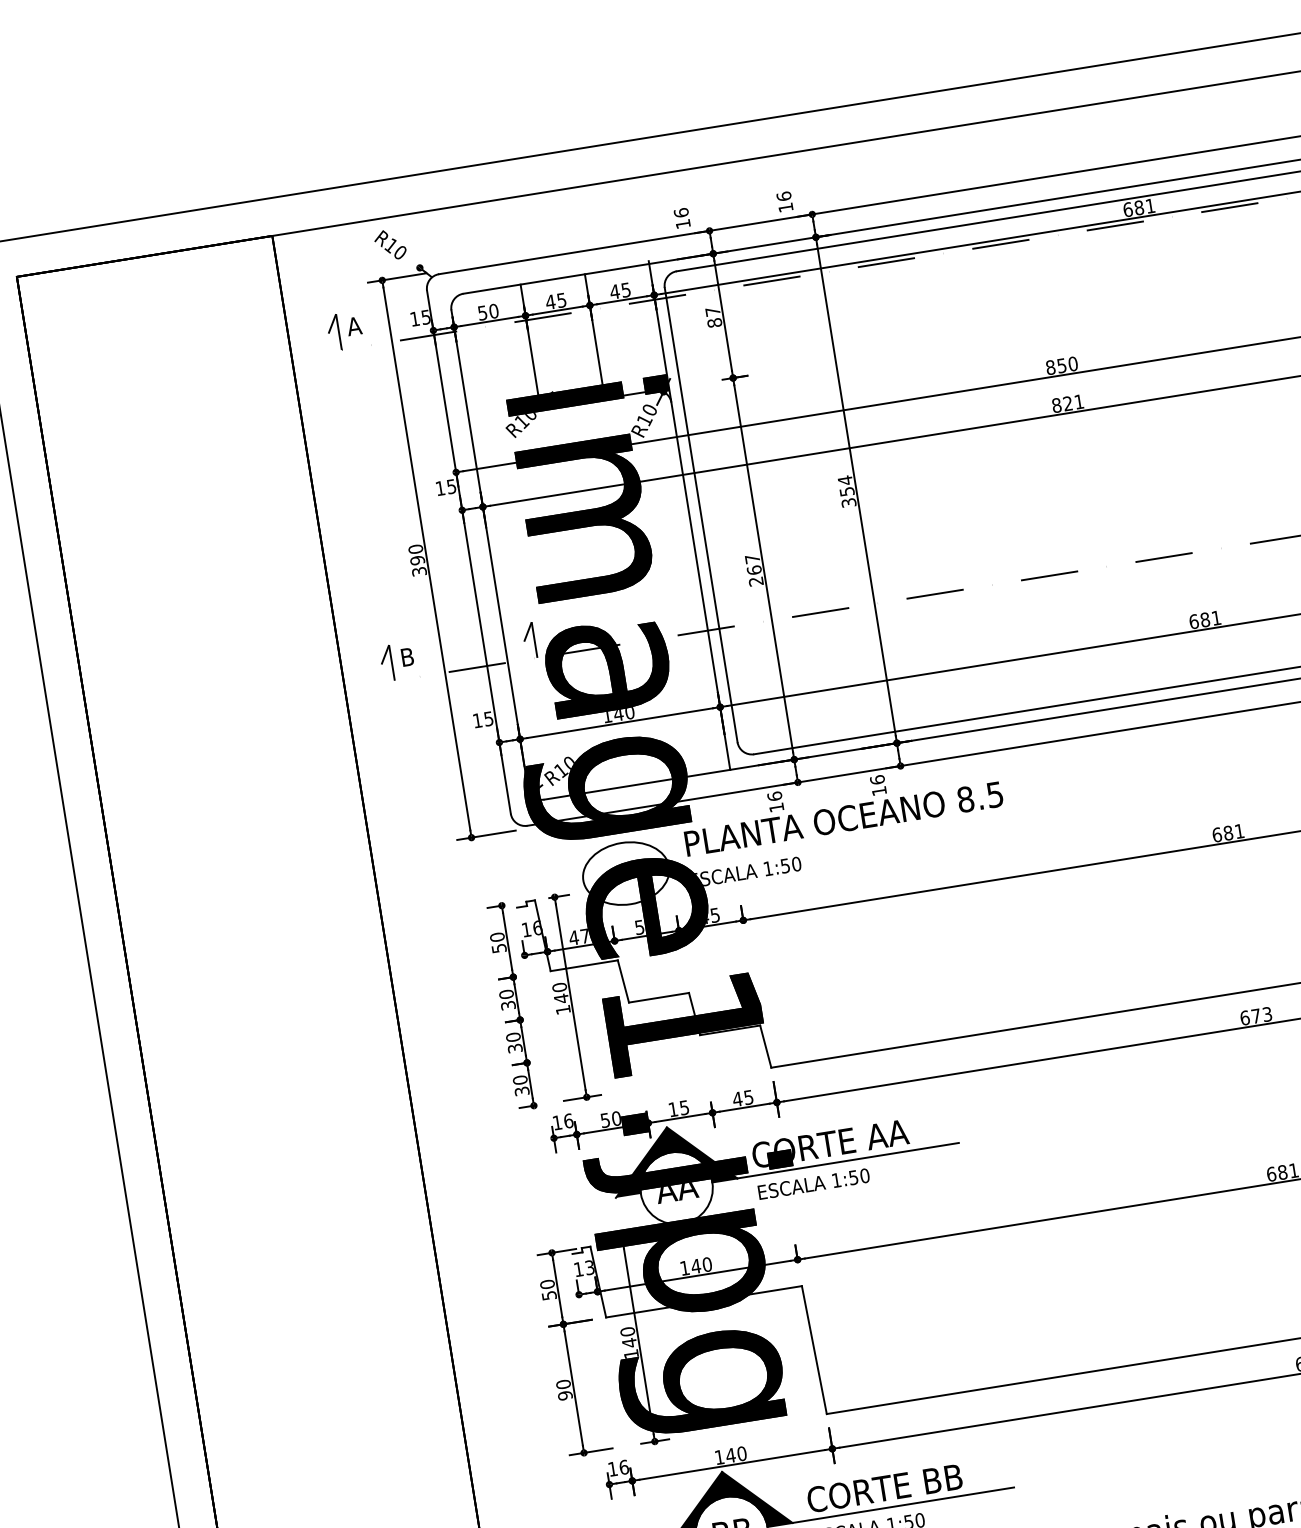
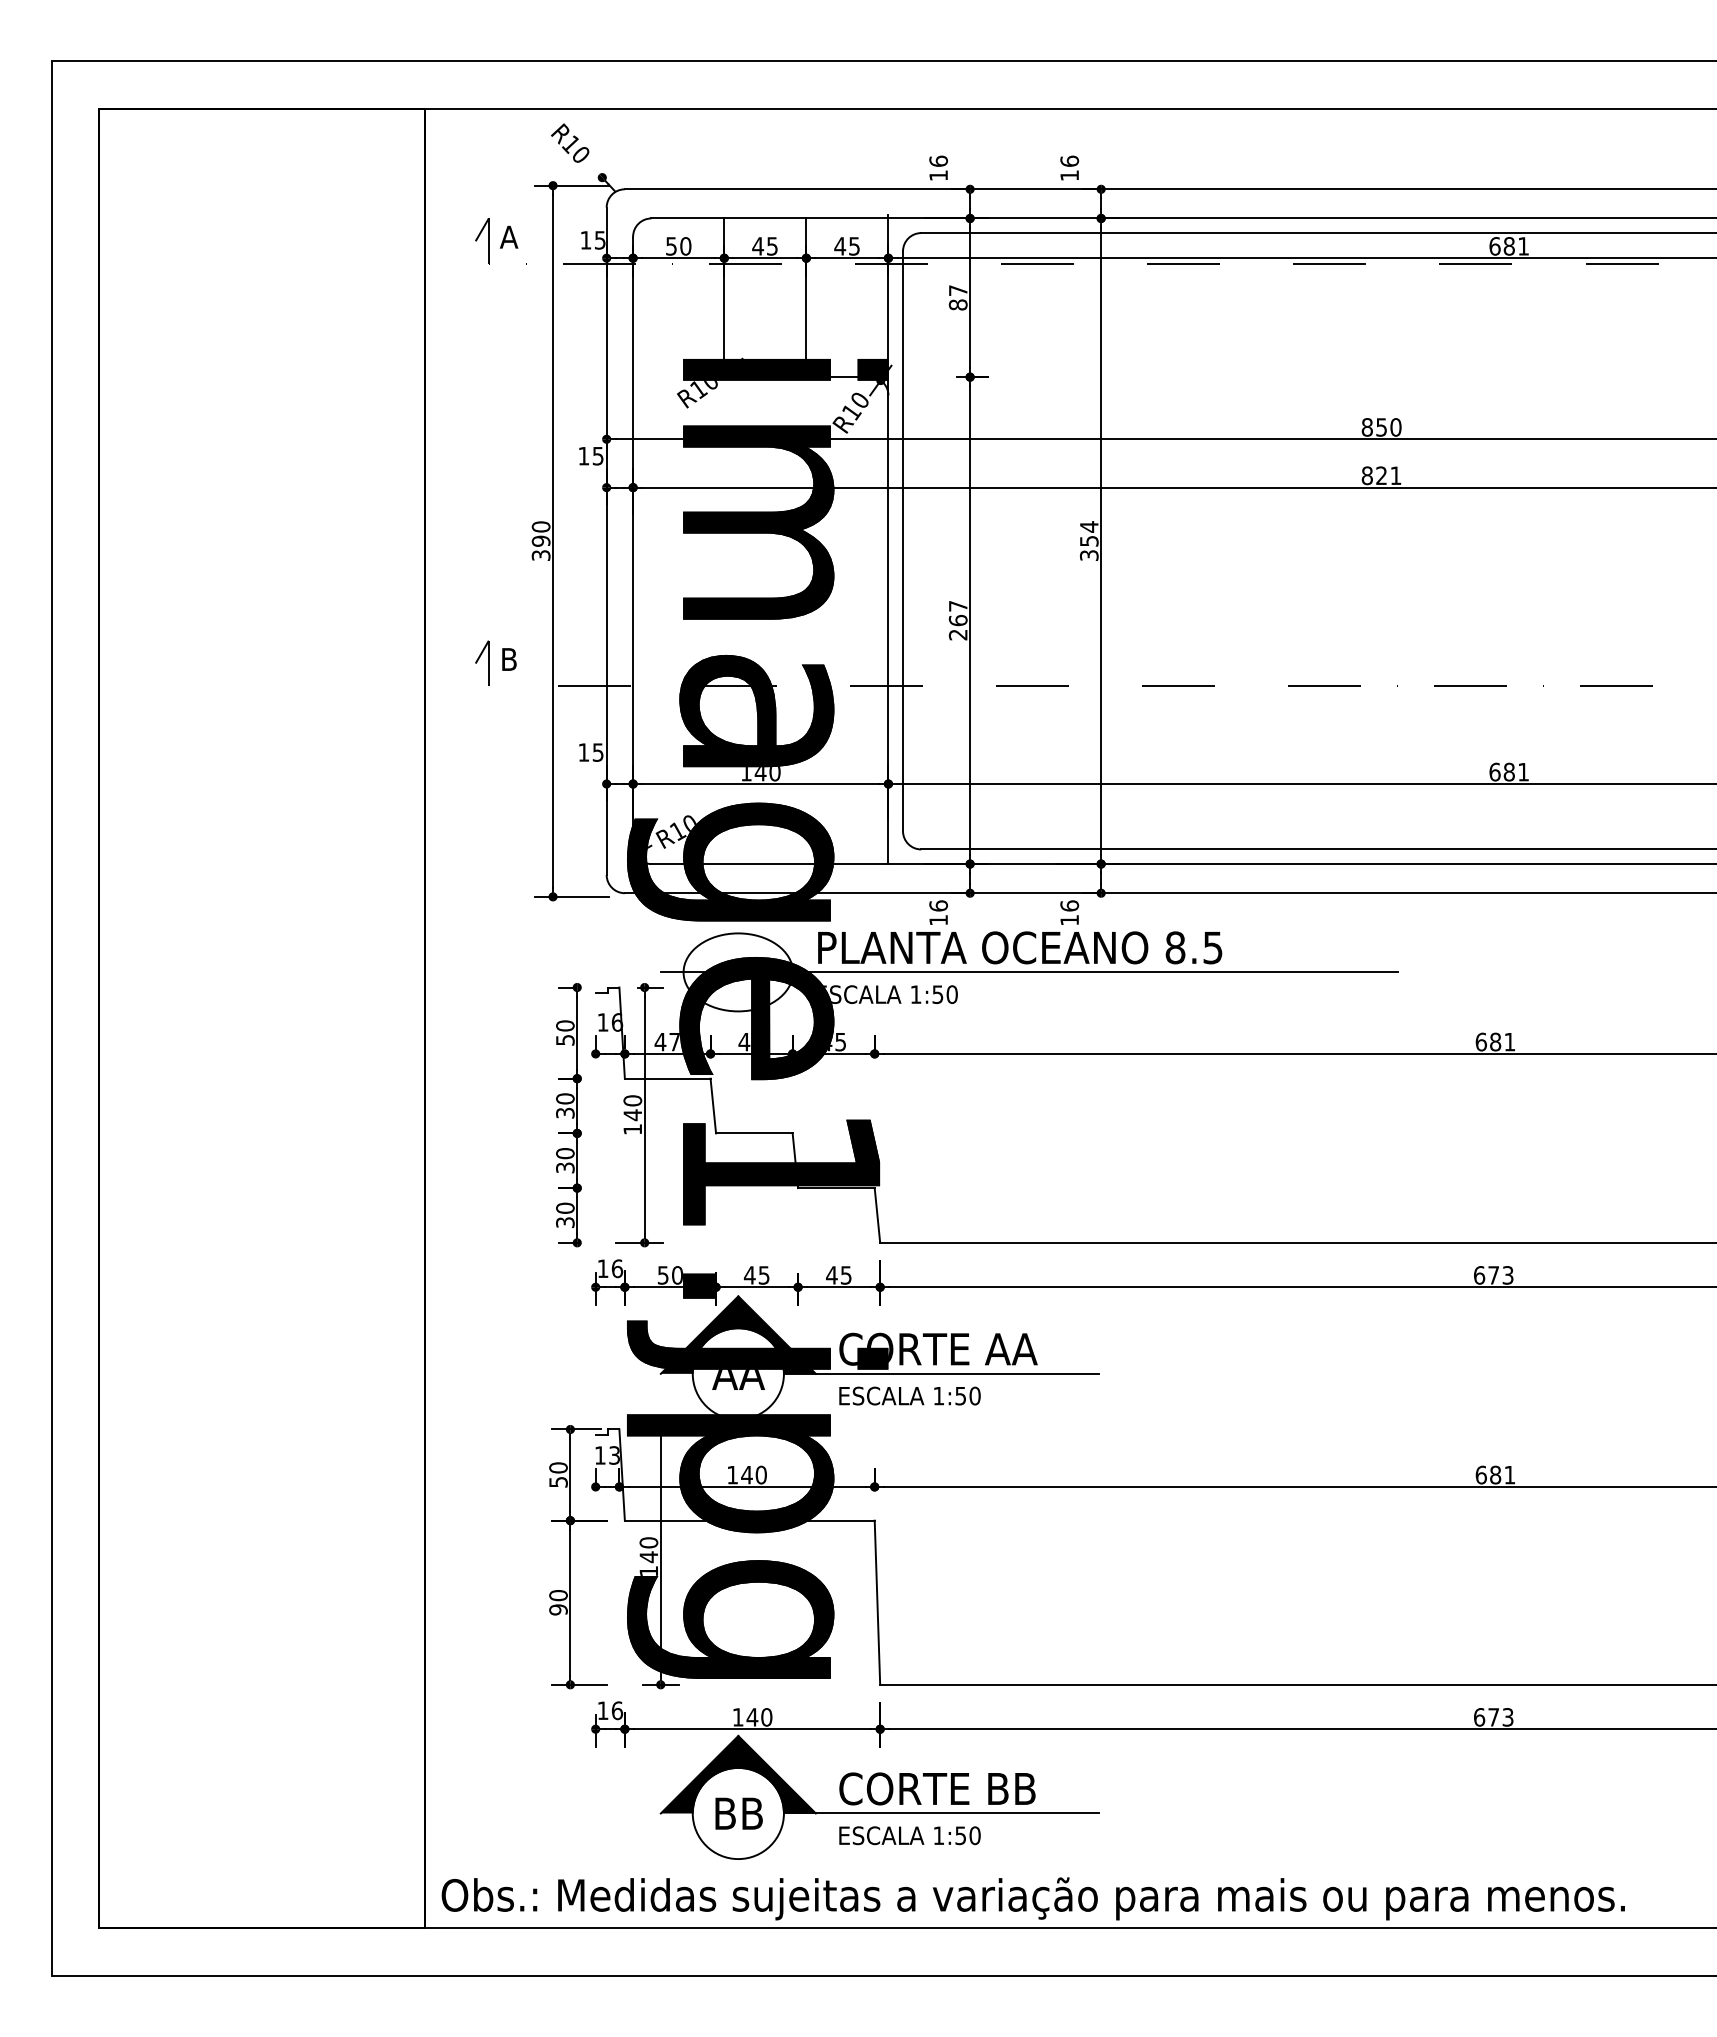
part: (529, 640) -> (664, 662), removed
line: (854, 837) -> (1029, 972), added
text: (639, 927) -> (744, 1042), 56 -> 45
text: (673, 1109) -> (749, 1275), 15 -> 45

